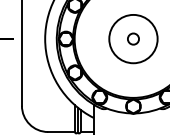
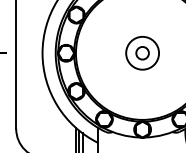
circle: (133, 38) -> (142, 52), size x0.6

